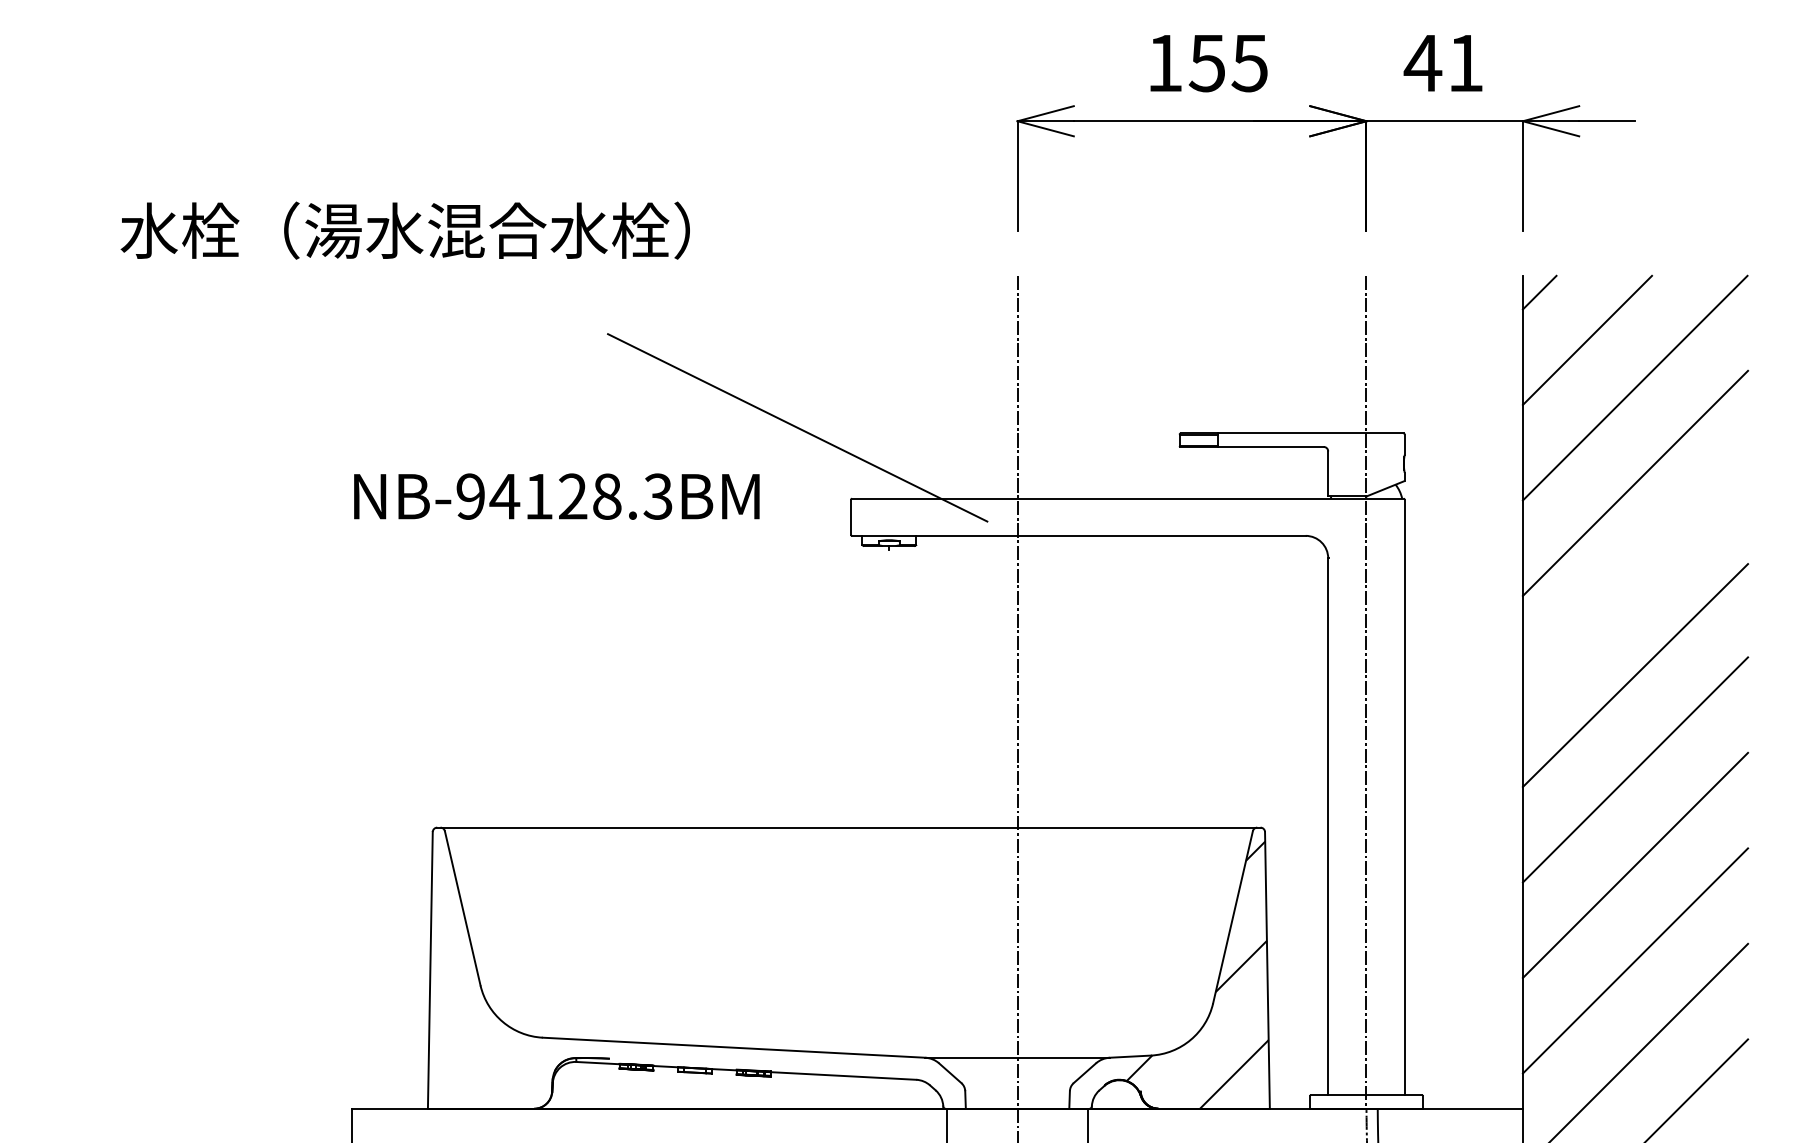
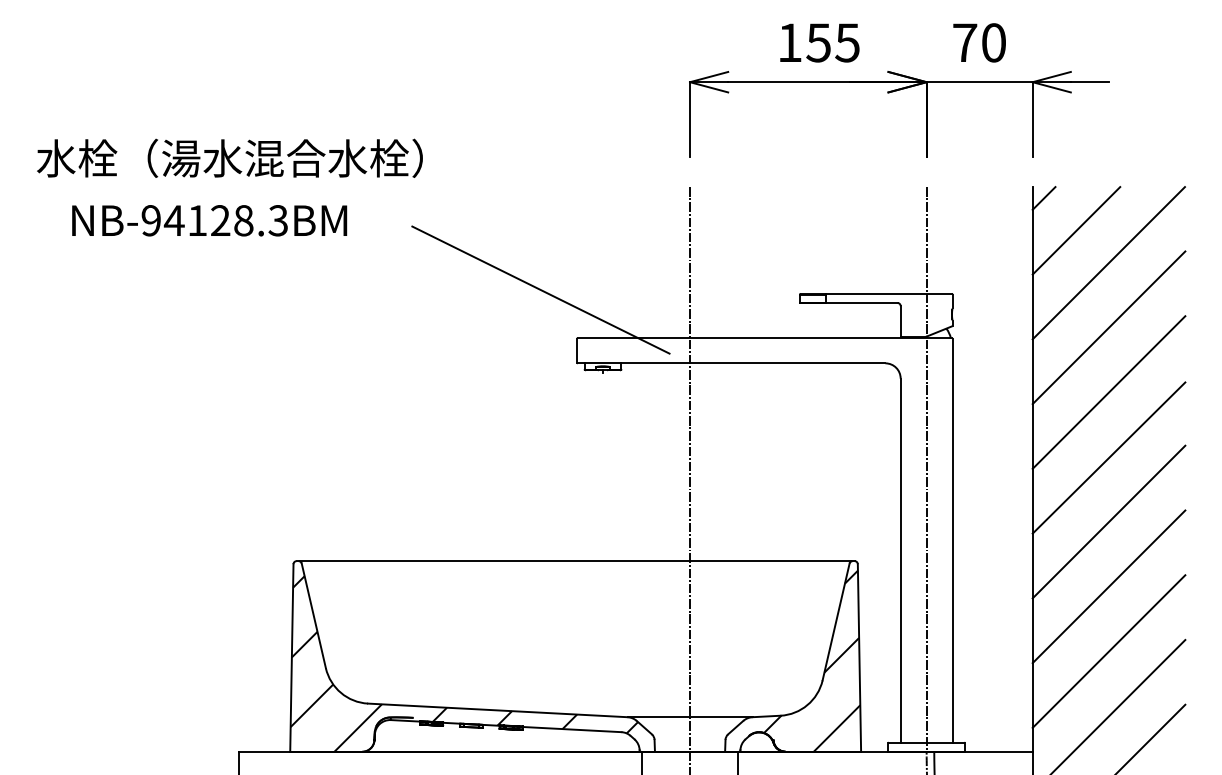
text: (1442, 62) -> (978, 42), 41 -> 70
text: (404, 229) -> (229, 157), moved
text: (556, 496) -> (209, 220), moved
line: (1634, 578) -> (1108, 392), added
hatch: (684, 978) -> (464, 663), added

